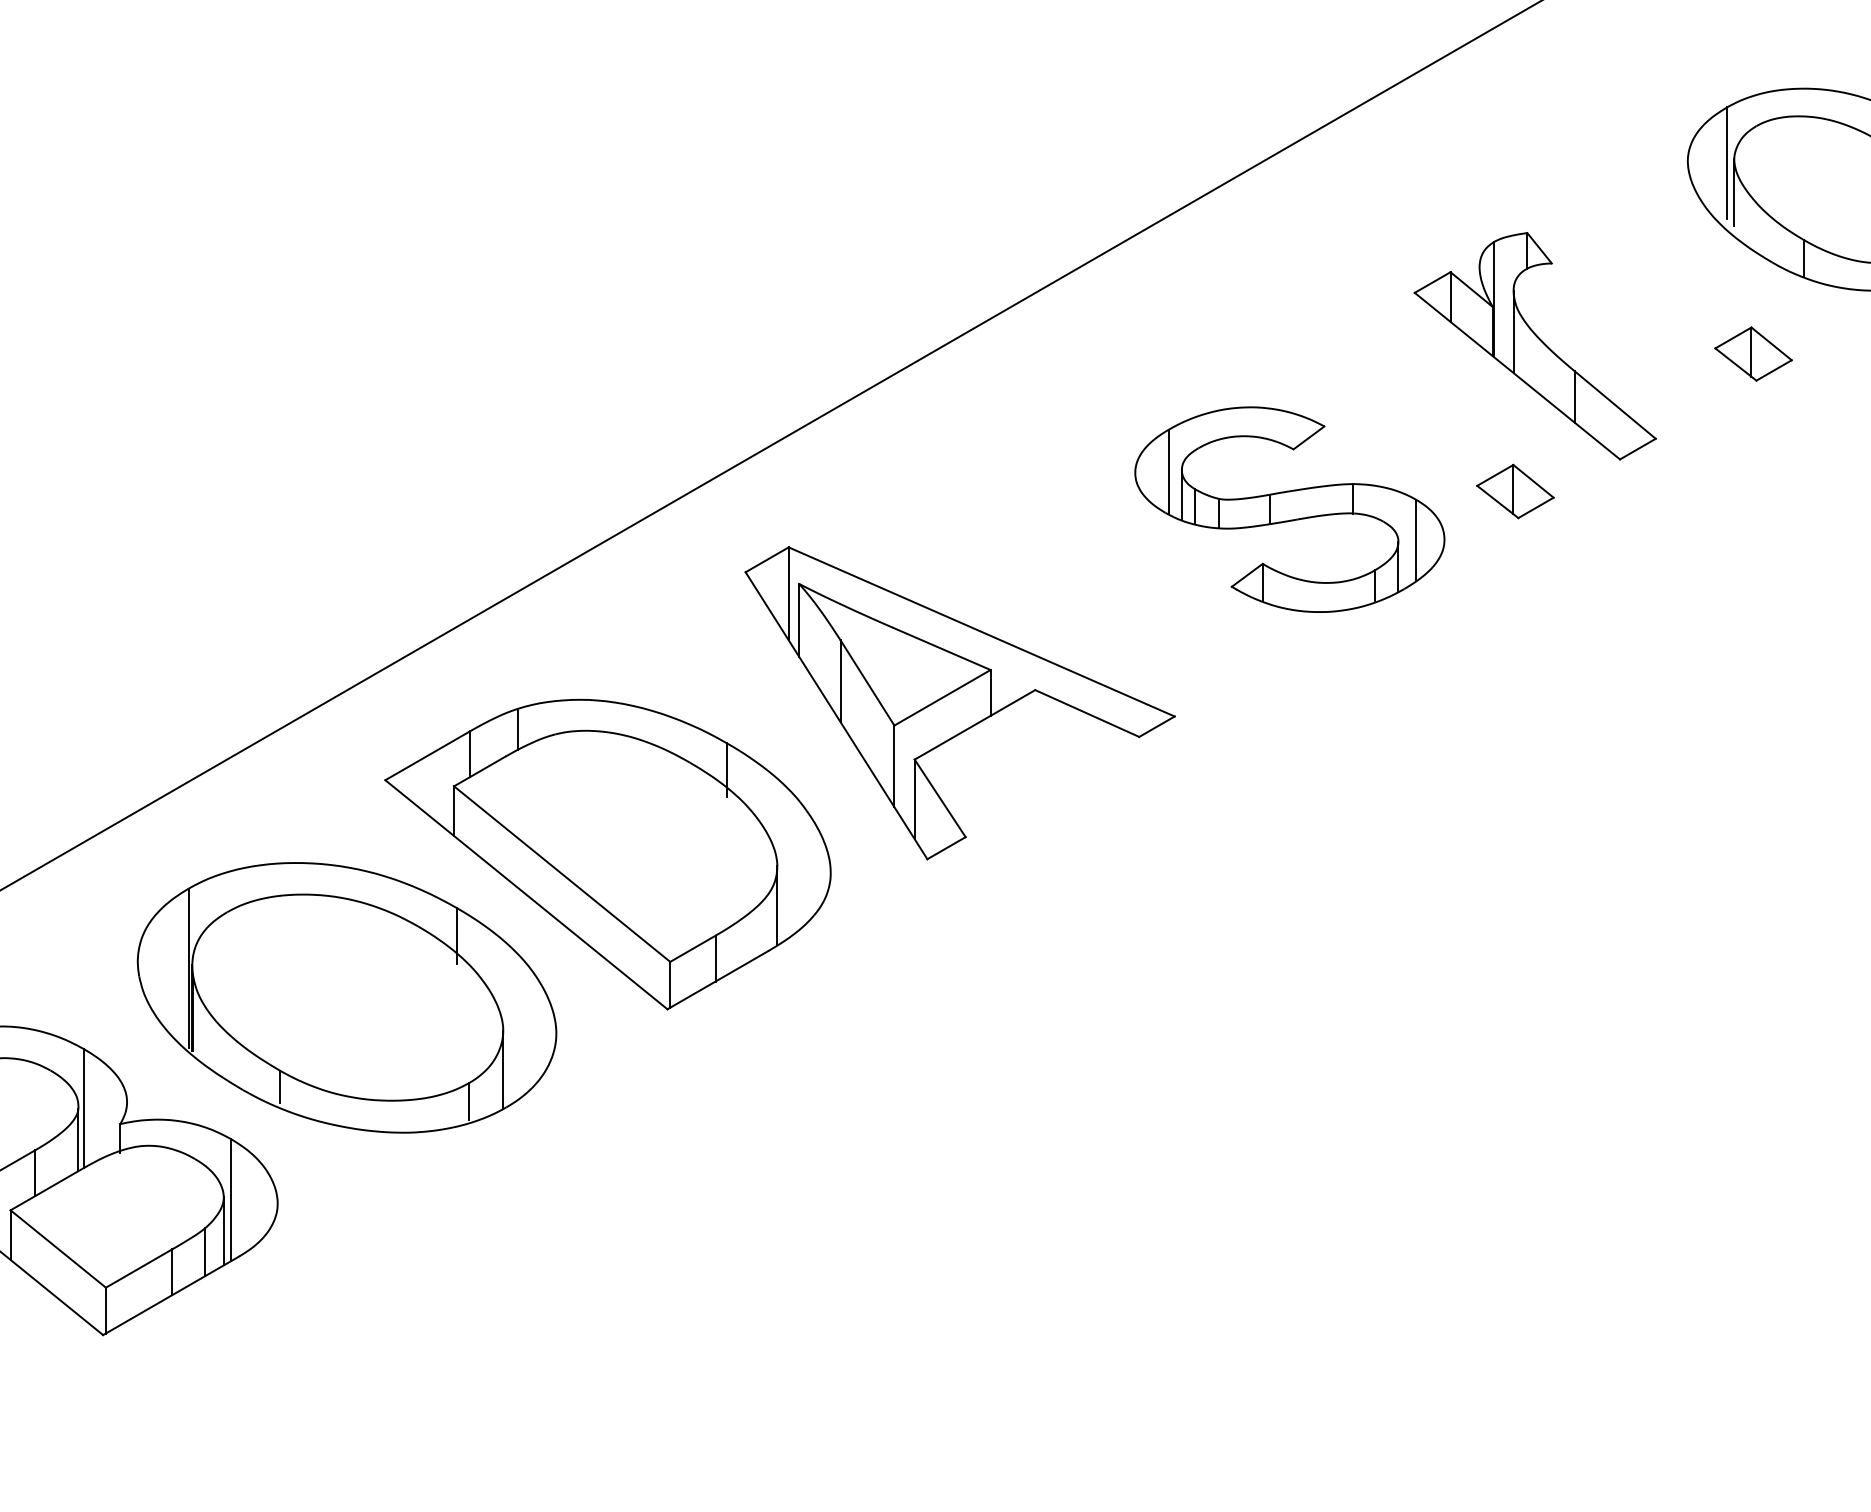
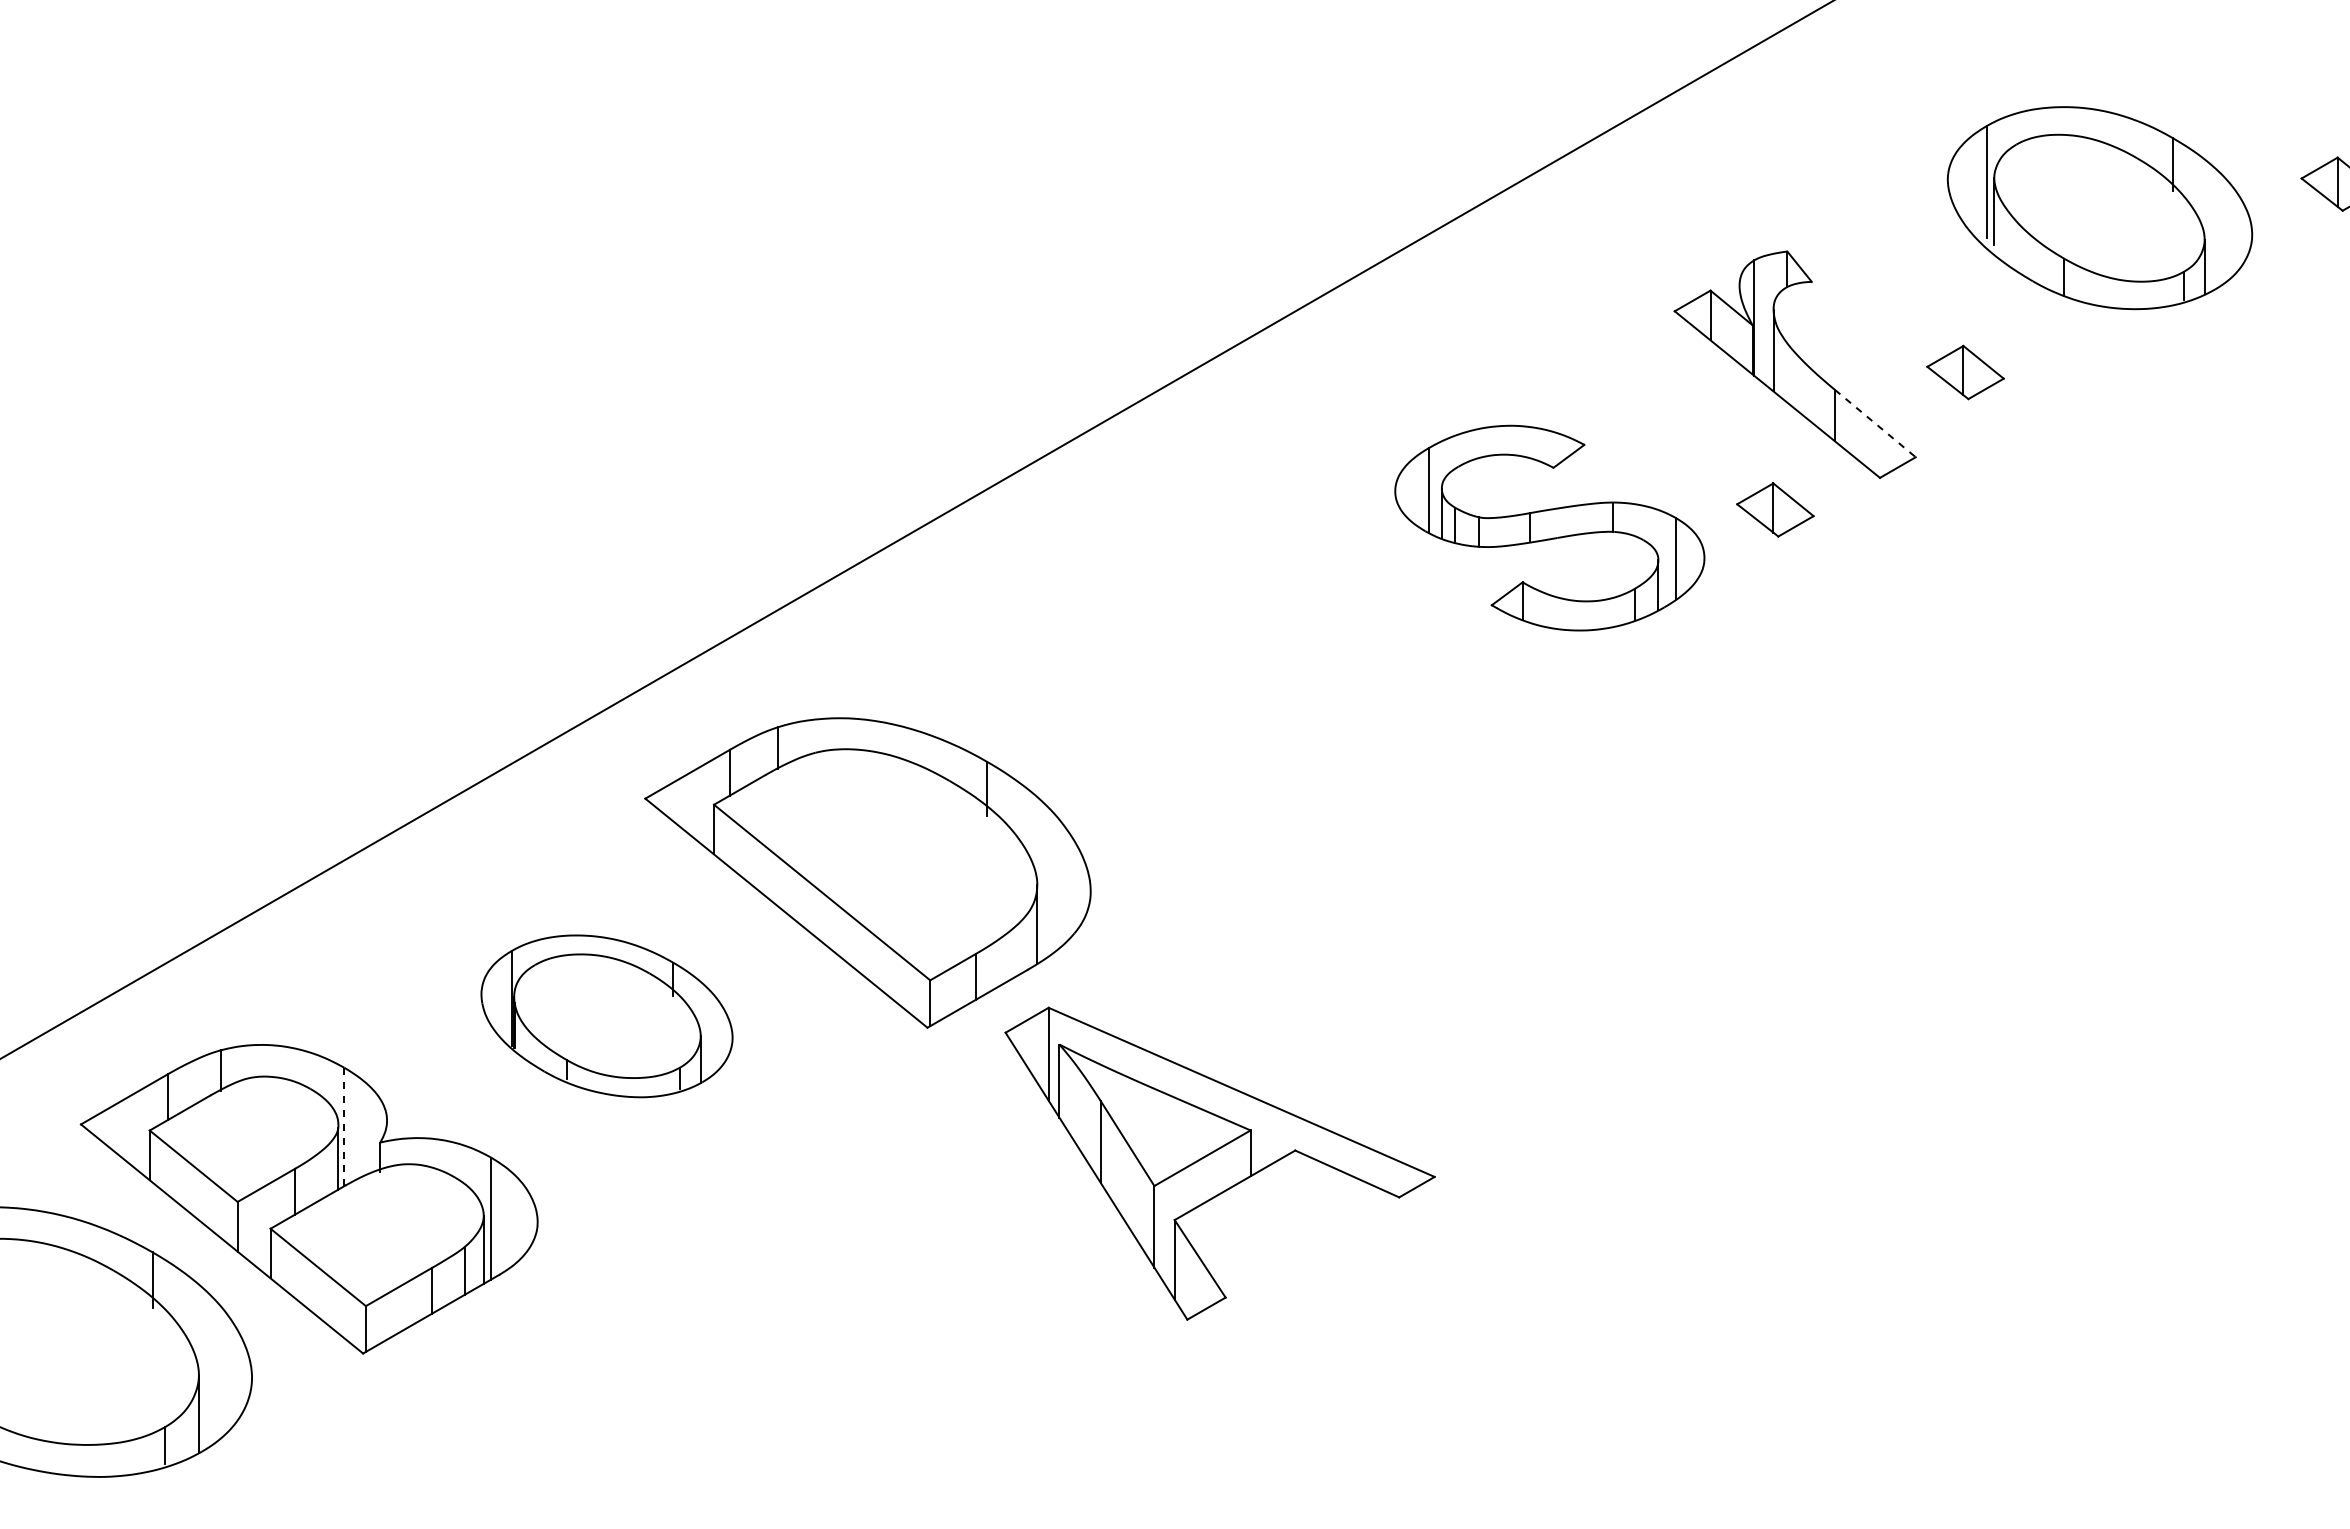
part: (1753, 354) -> (1965, 372), moved
line: (1615, 405) -> (1875, 423), solid -> dashed
part: (959, 703) -> (1219, 1163), moved
part: (346, 998) -> (606, 1016), size x0.6
line: (84, 1108) -> (344, 1126), solid -> dashed

